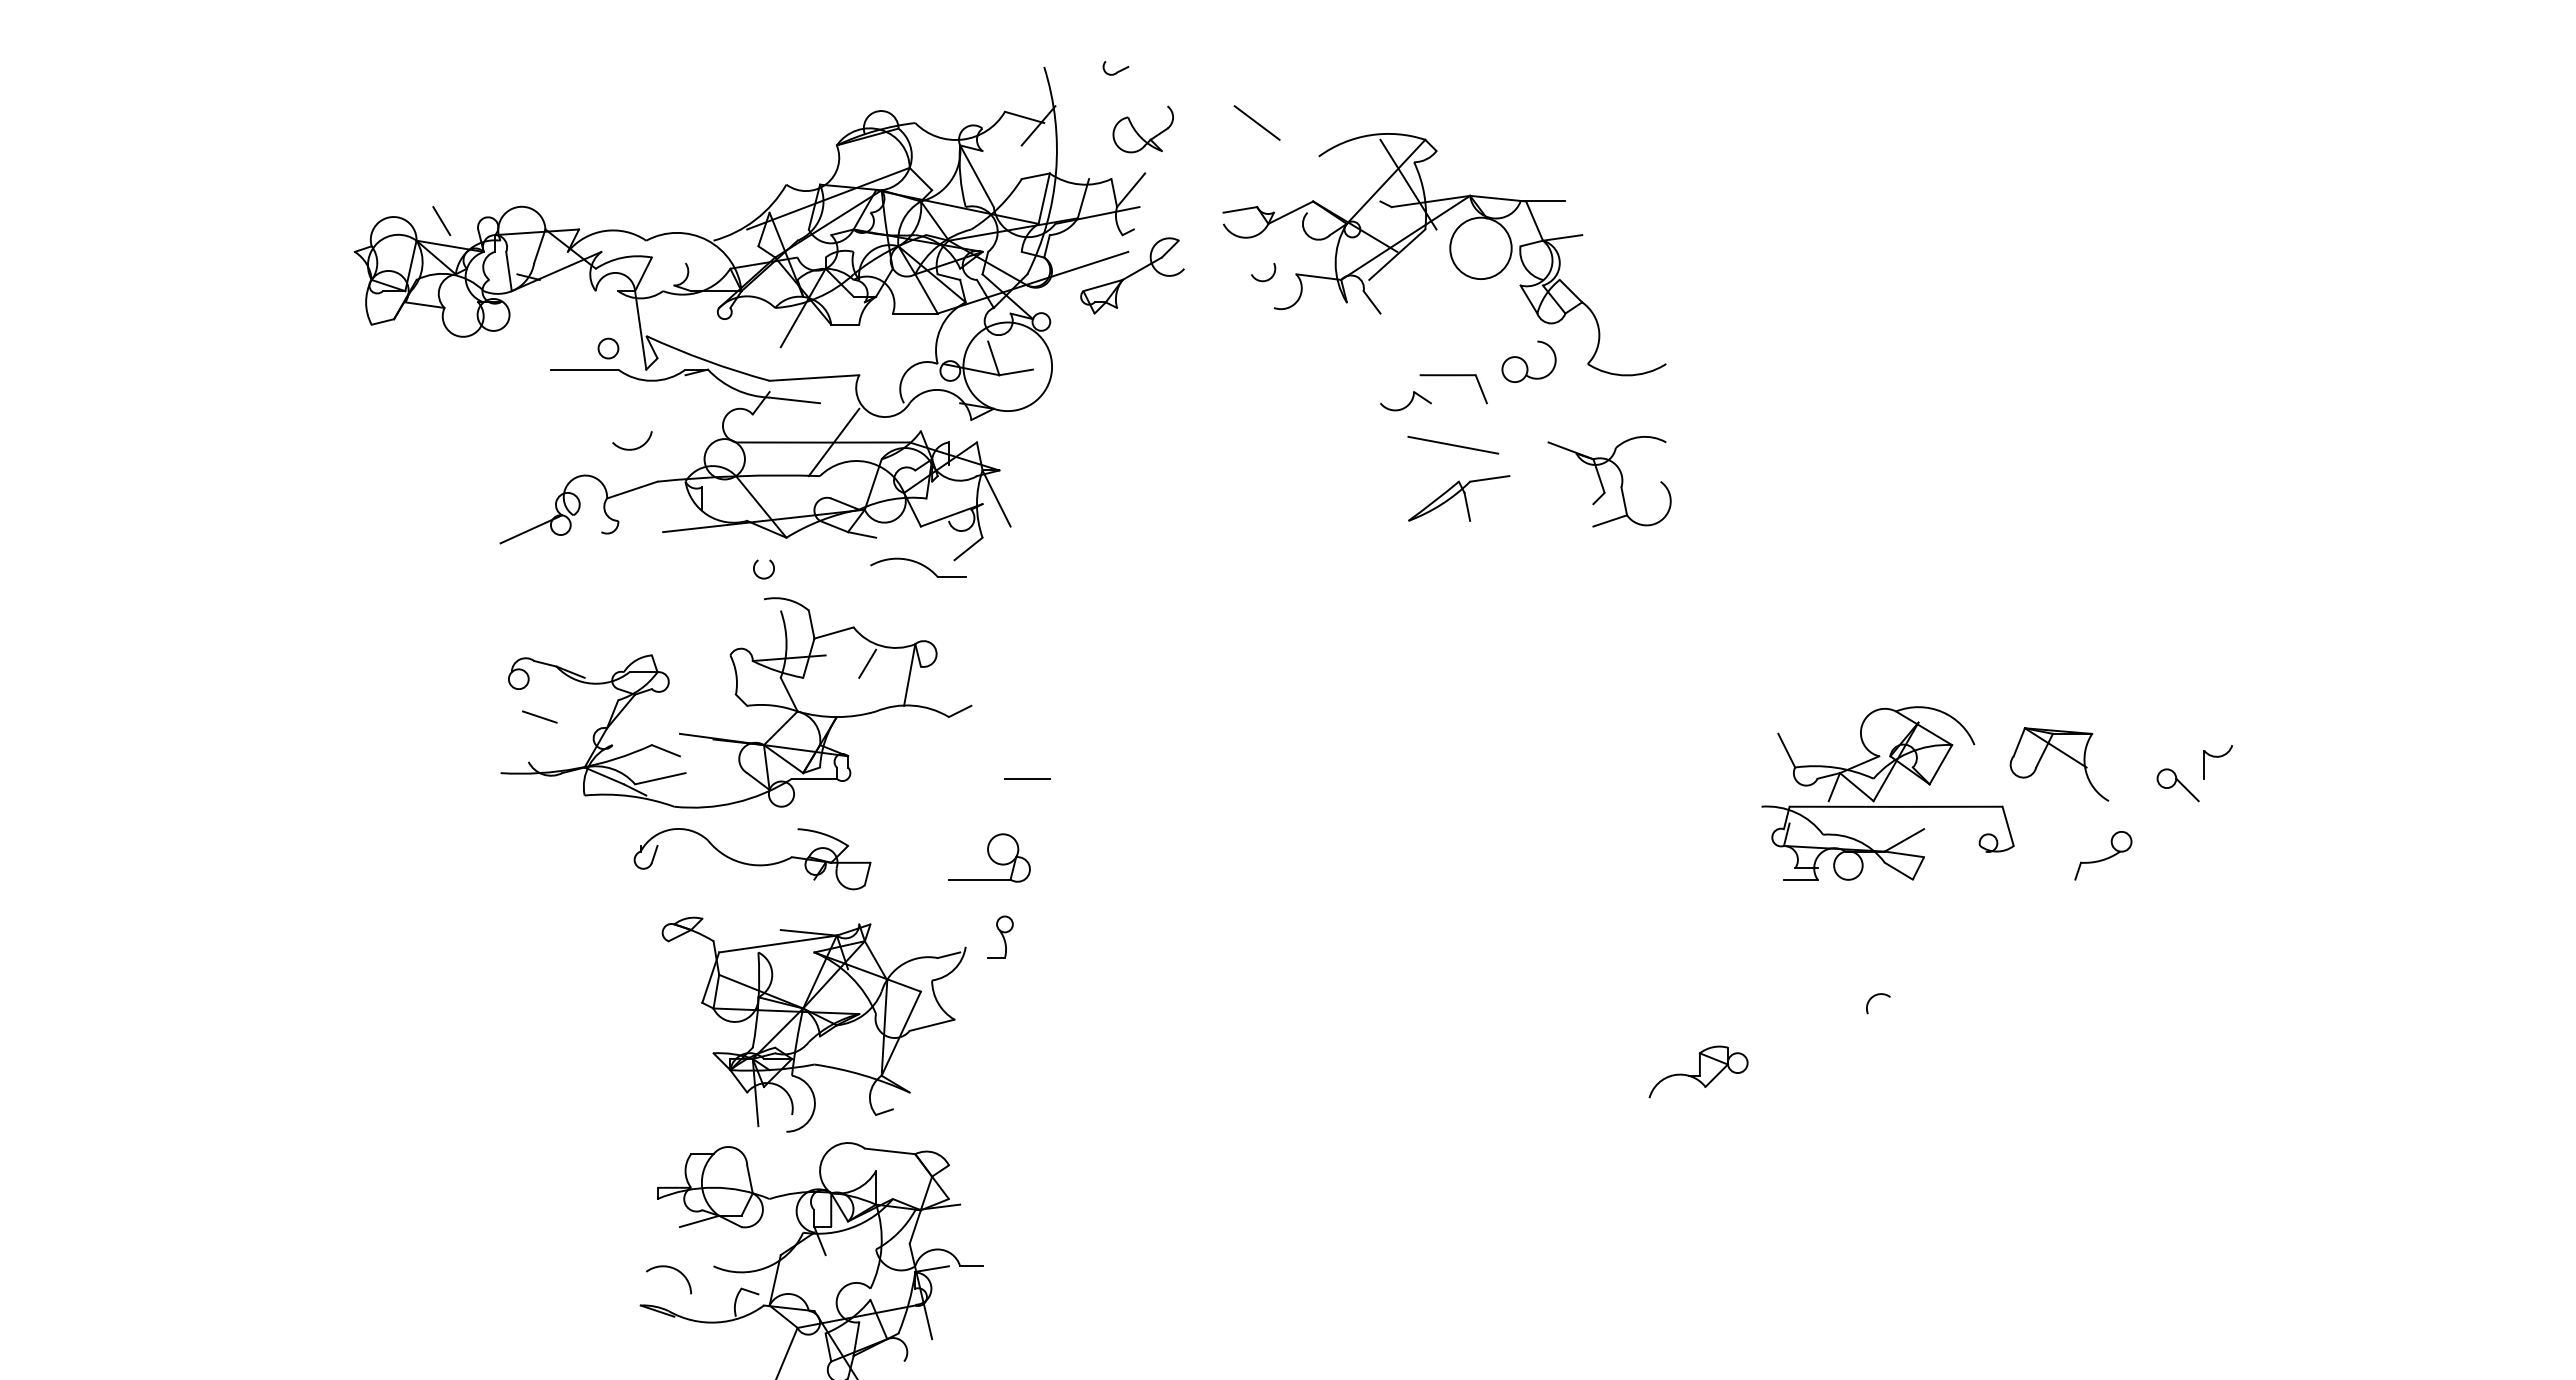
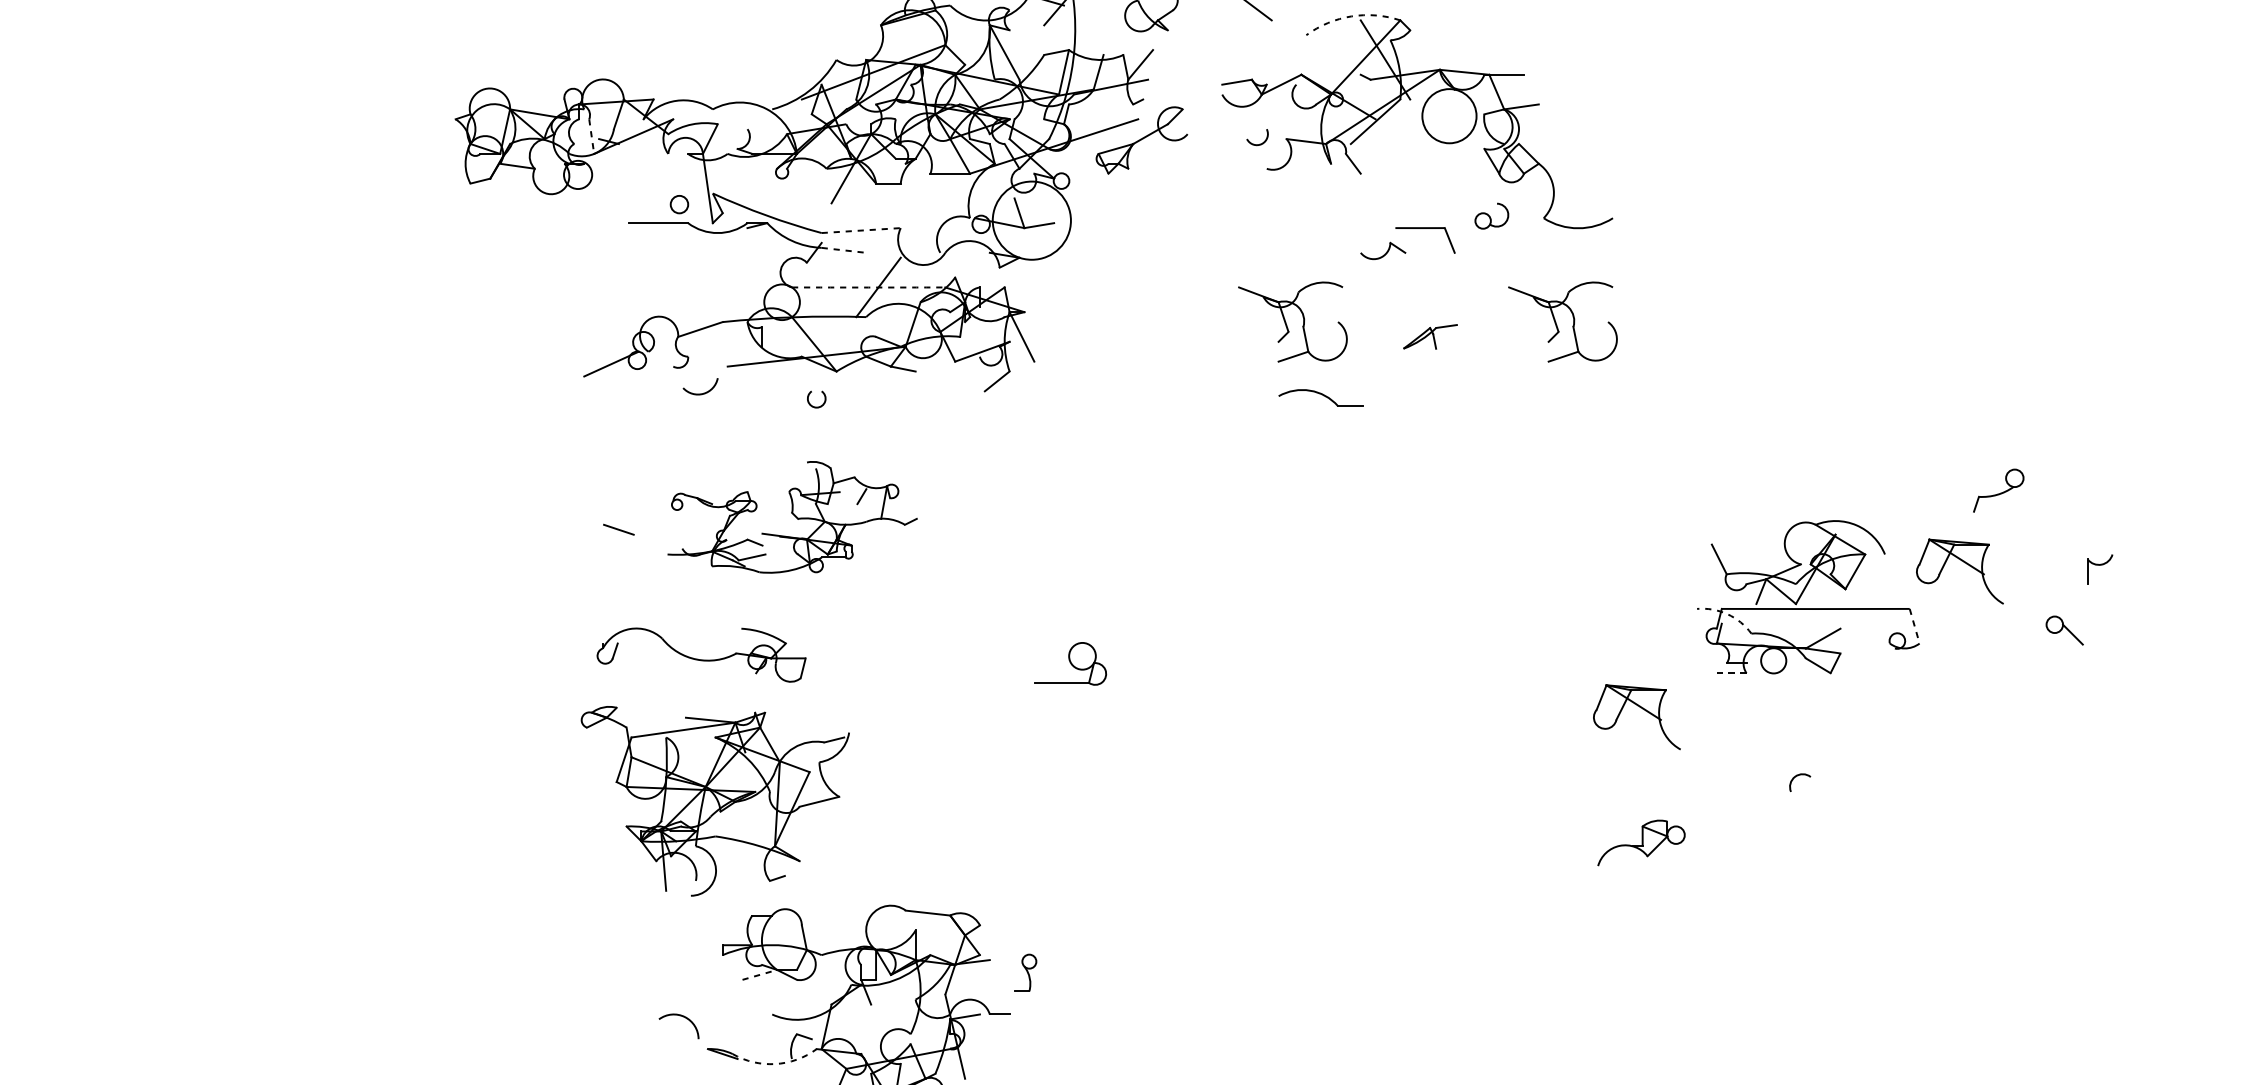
arc: (1370, 135) -> (1351, 16), solid -> dashed
line: (441, 221) -> (532, 92), removed
line: (509, 271) -> (592, 136), solid -> dashed
part: (1528, 361) -> (1491, 216), size x0.7
line: (814, 378) -> (861, 231), solid -> dashed
line: (795, 400) -> (844, 250), solid -> dashed
arc: (822, 442) -> (868, 287), solid -> dashed
line: (1453, 444) -> (1425, 289), removed
arc: (632, 448) -> (700, 393), moved
part: (1296, 482) -> (1286, 322), added
part: (1459, 498) -> (1430, 336), size x0.6
part: (918, 567) -> (1321, 397), moved
part: (736, 702) -> (792, 516), size x0.6
line: (1026, 778) -> (1048, 584), removed
part: (2177, 785) -> (2064, 630), moved
arc: (1796, 812) -> (1727, 614), solid -> dashed
line: (2008, 826) -> (1915, 626), solid -> dashed
part: (2103, 855) -> (1998, 490), moved
part: (989, 857) -> (1070, 663), moved
part: (752, 859) -> (701, 655), moved
line: (1800, 879) -> (1731, 673), solid -> dashed
part: (1699, 920) -> (1642, 709), added
part: (1000, 936) -> (1025, 972), moved
part: (813, 1024) -> (714, 801), moved
line: (700, 1221) -> (760, 974), solid -> dashed
arc: (670, 1268) -> (680, 1016), moved
arc: (717, 1322) -> (775, 1064), solid -> dashed

